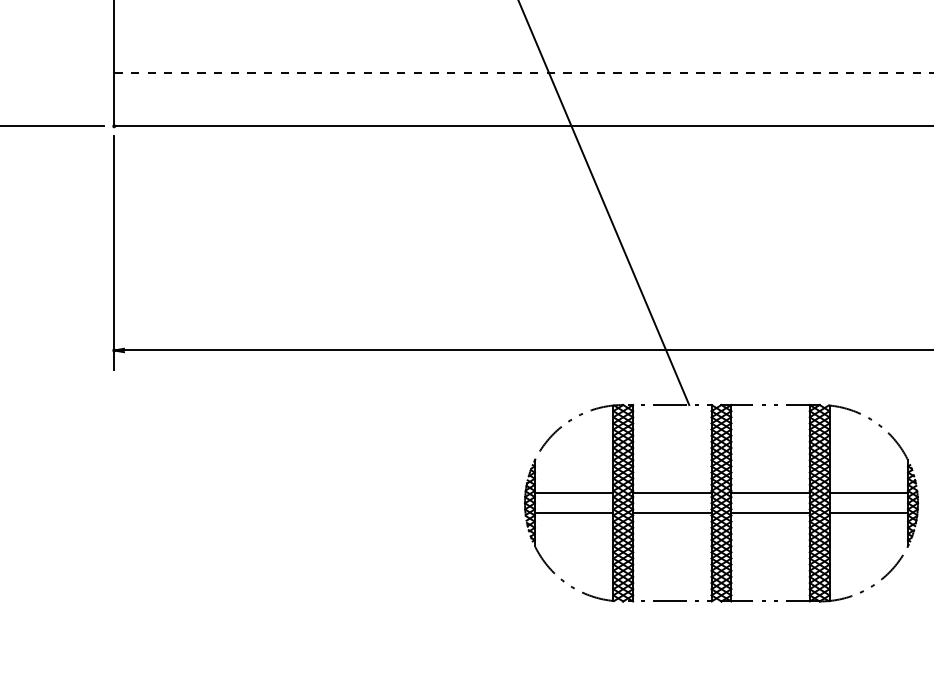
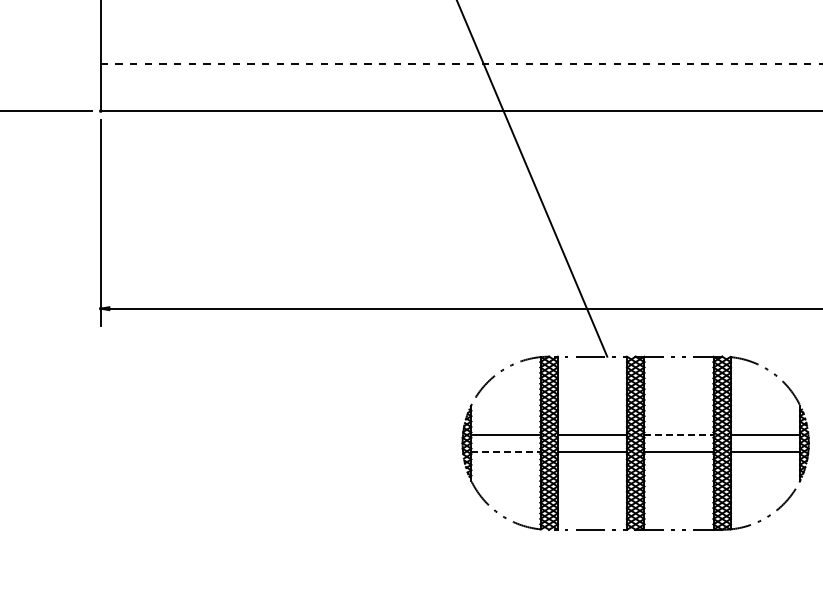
line: (770, 493) -> (678, 434), solid -> dashed
line: (573, 512) -> (505, 451), solid -> dashed

